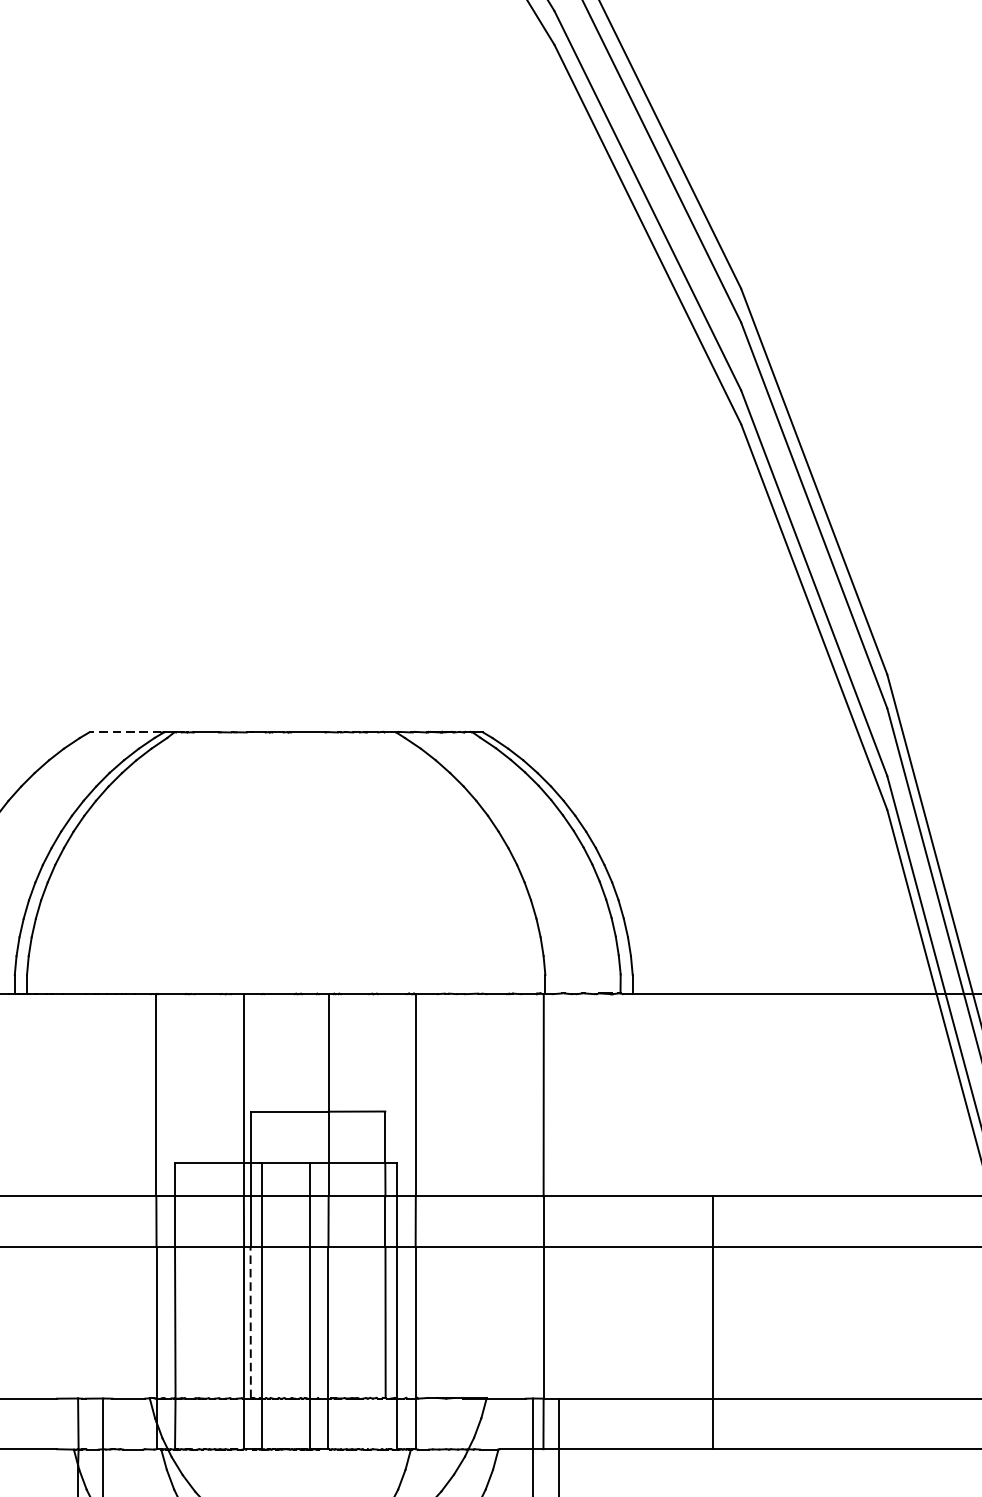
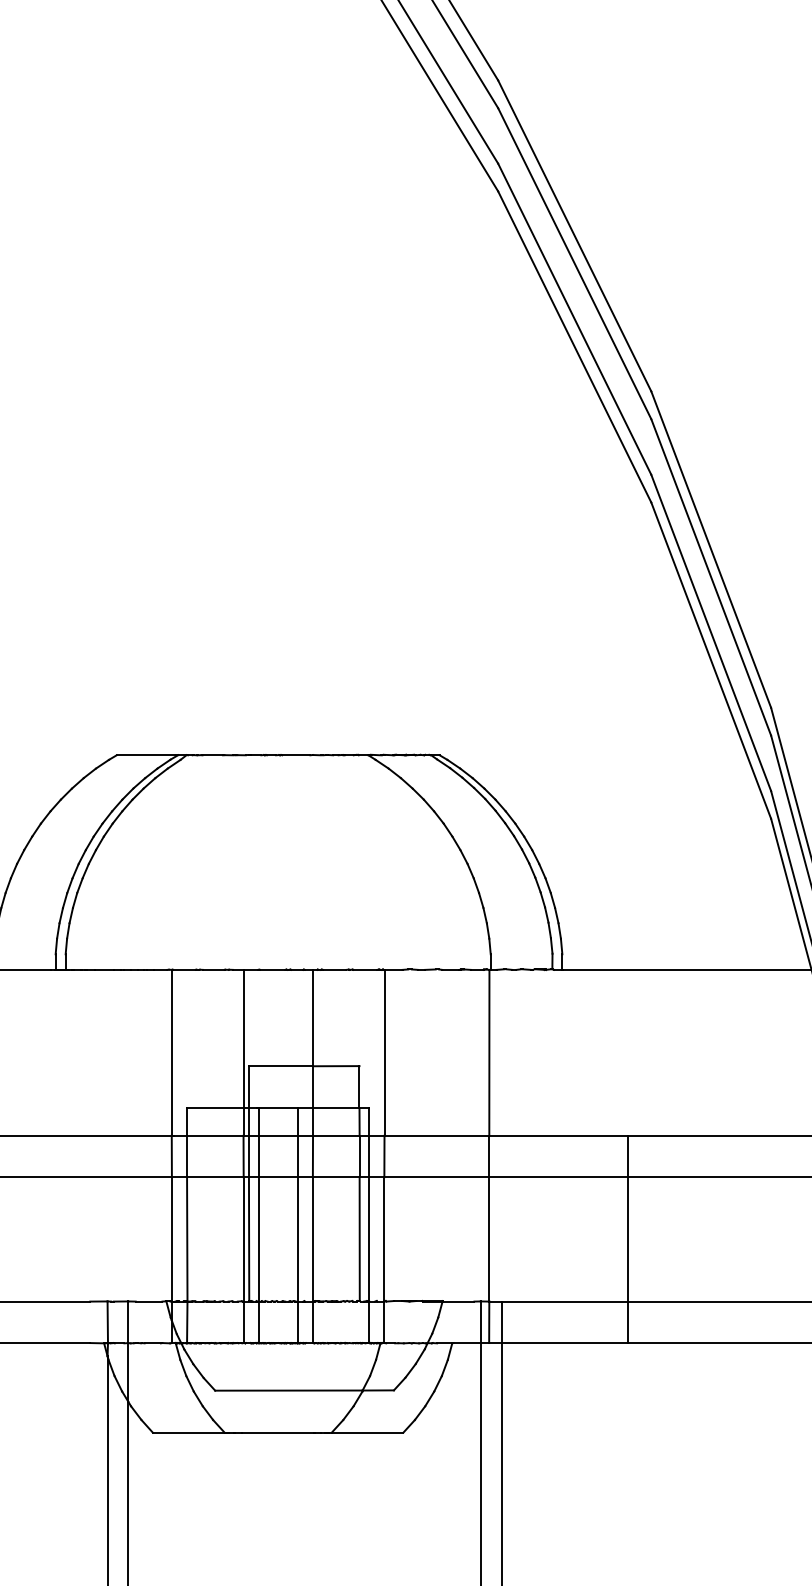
line: (125, 732) -> (146, 755), dashed -> solid
line: (251, 1322) -> (249, 1239), dashed -> solid

